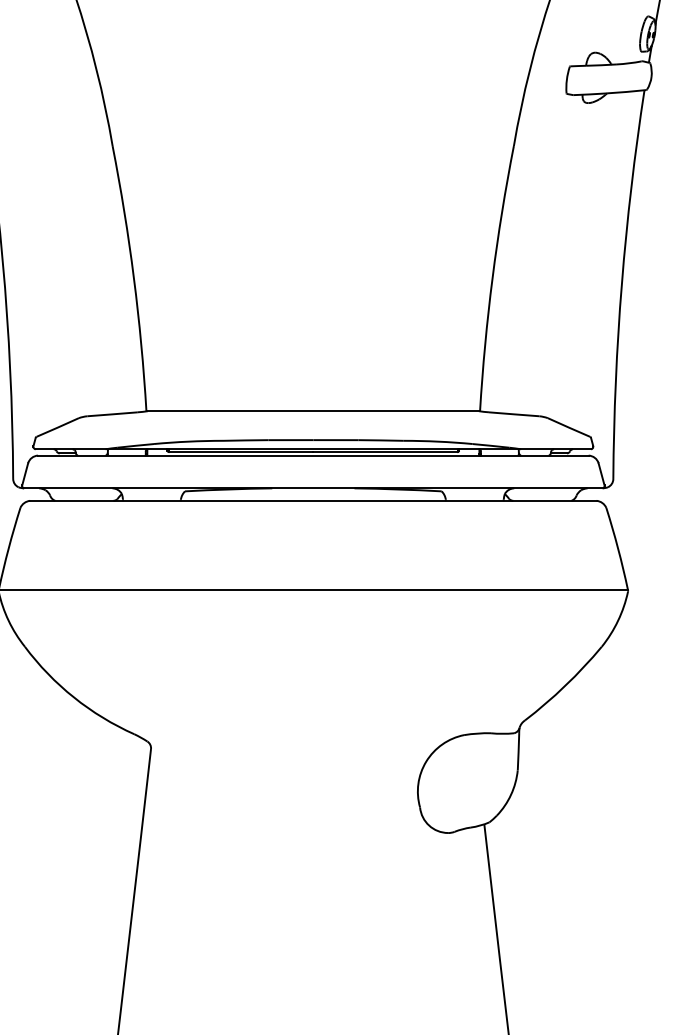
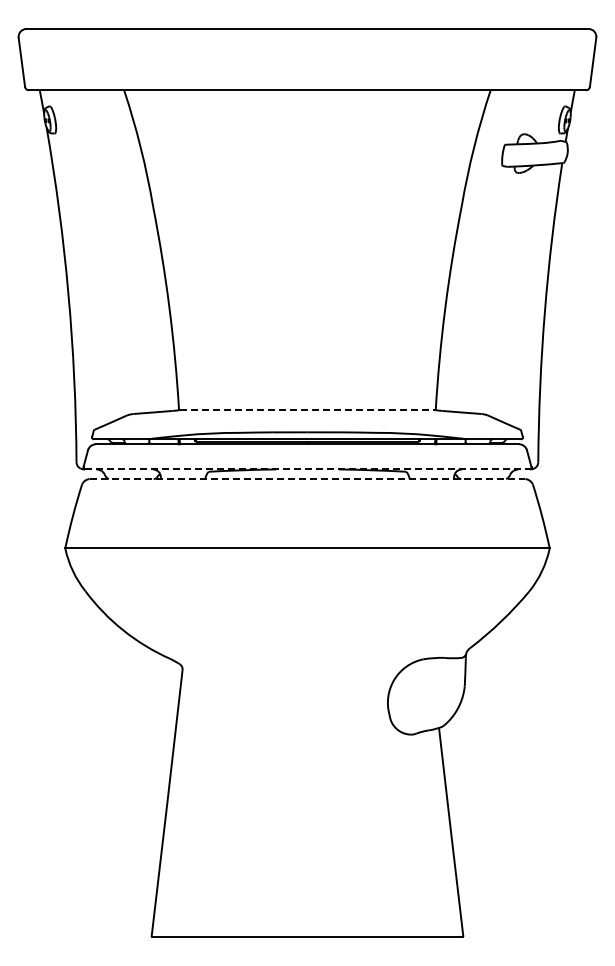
line: (314, 411) -> (308, 410), solid -> dashed
line: (314, 488) -> (308, 469), solid -> dashed
line: (313, 501) -> (307, 479), solid -> dashed

